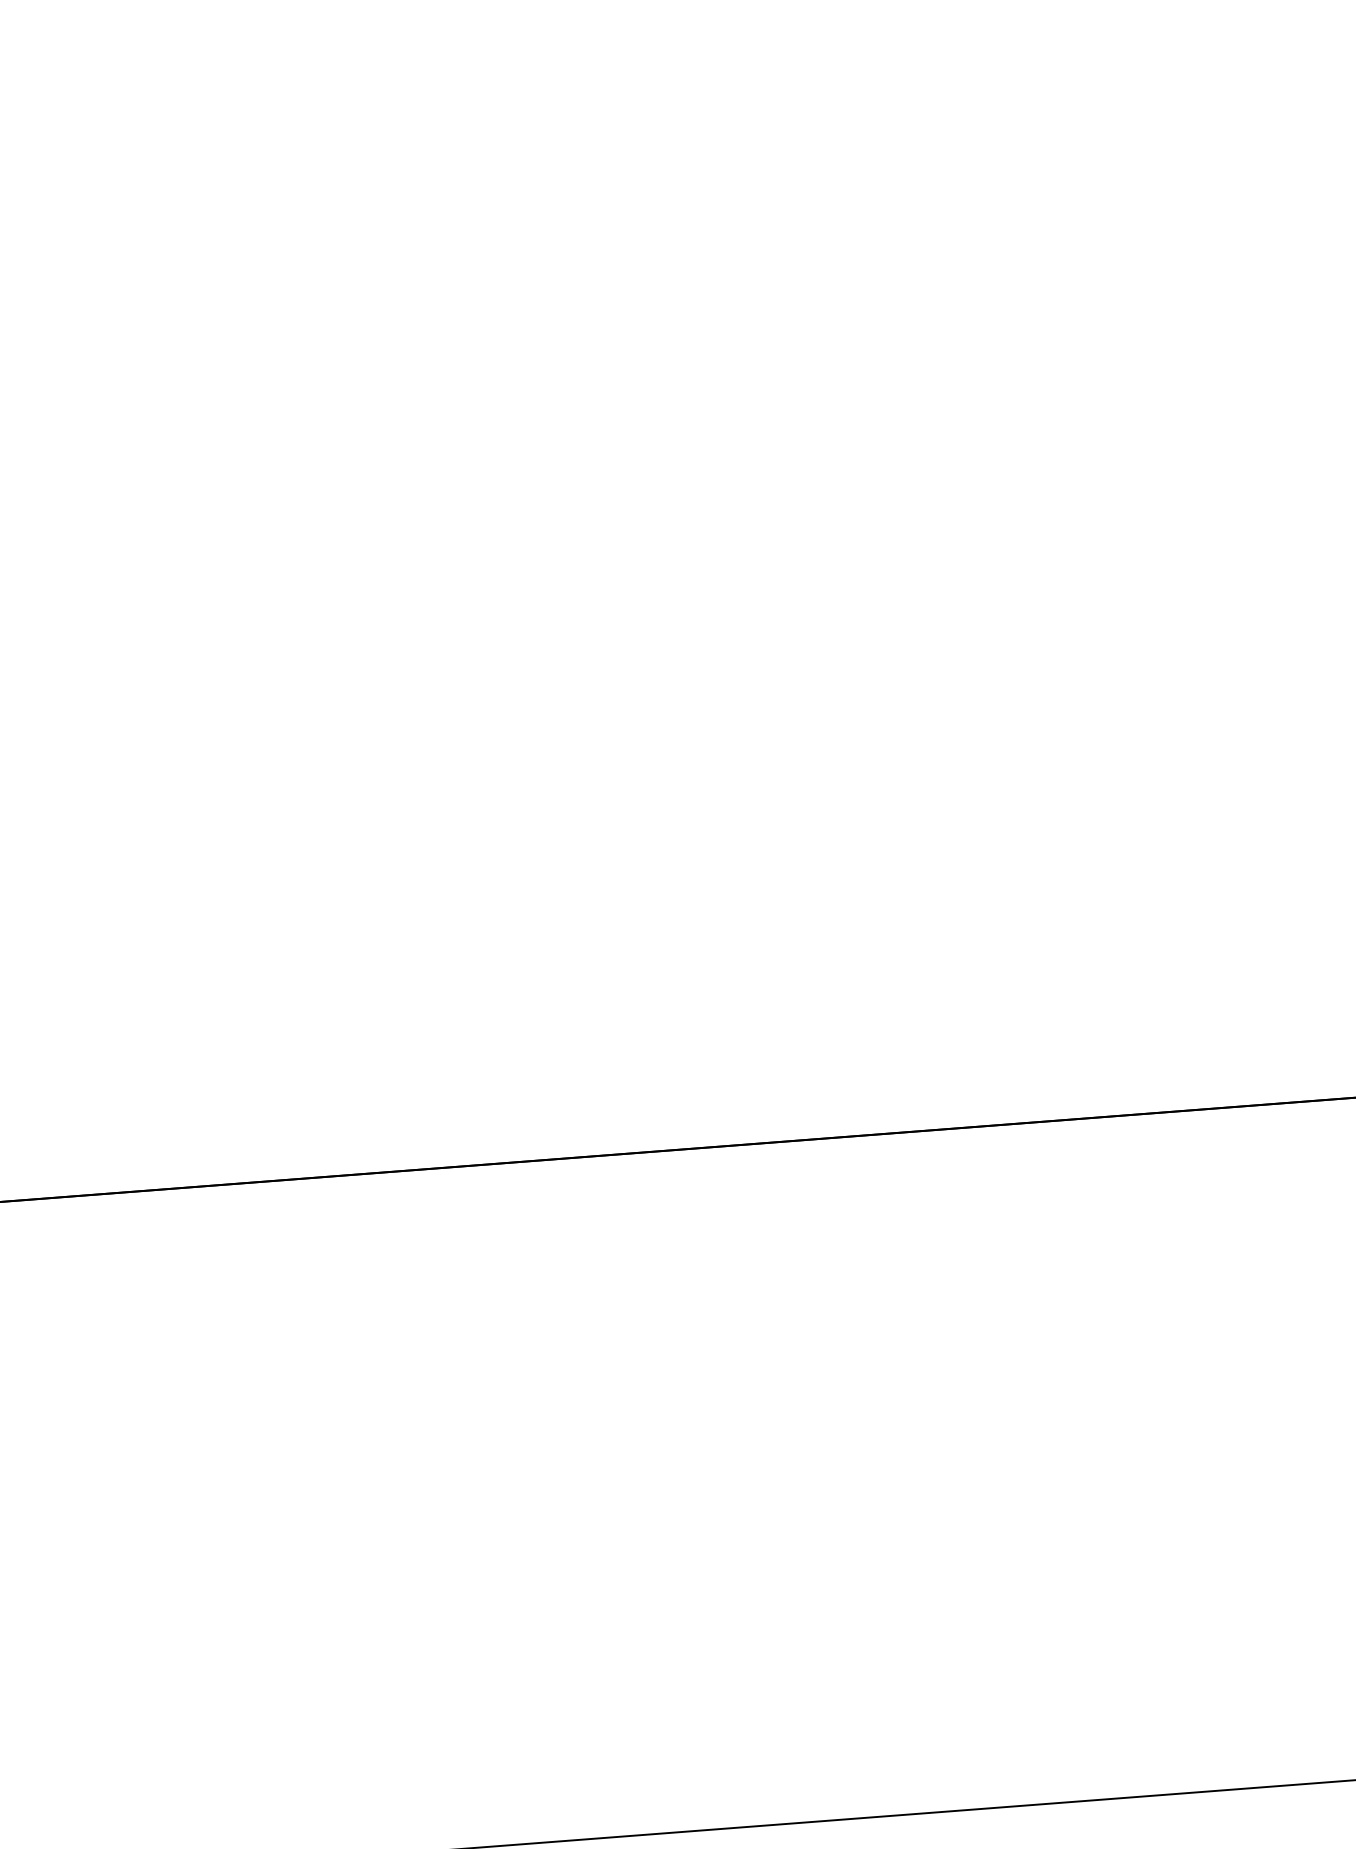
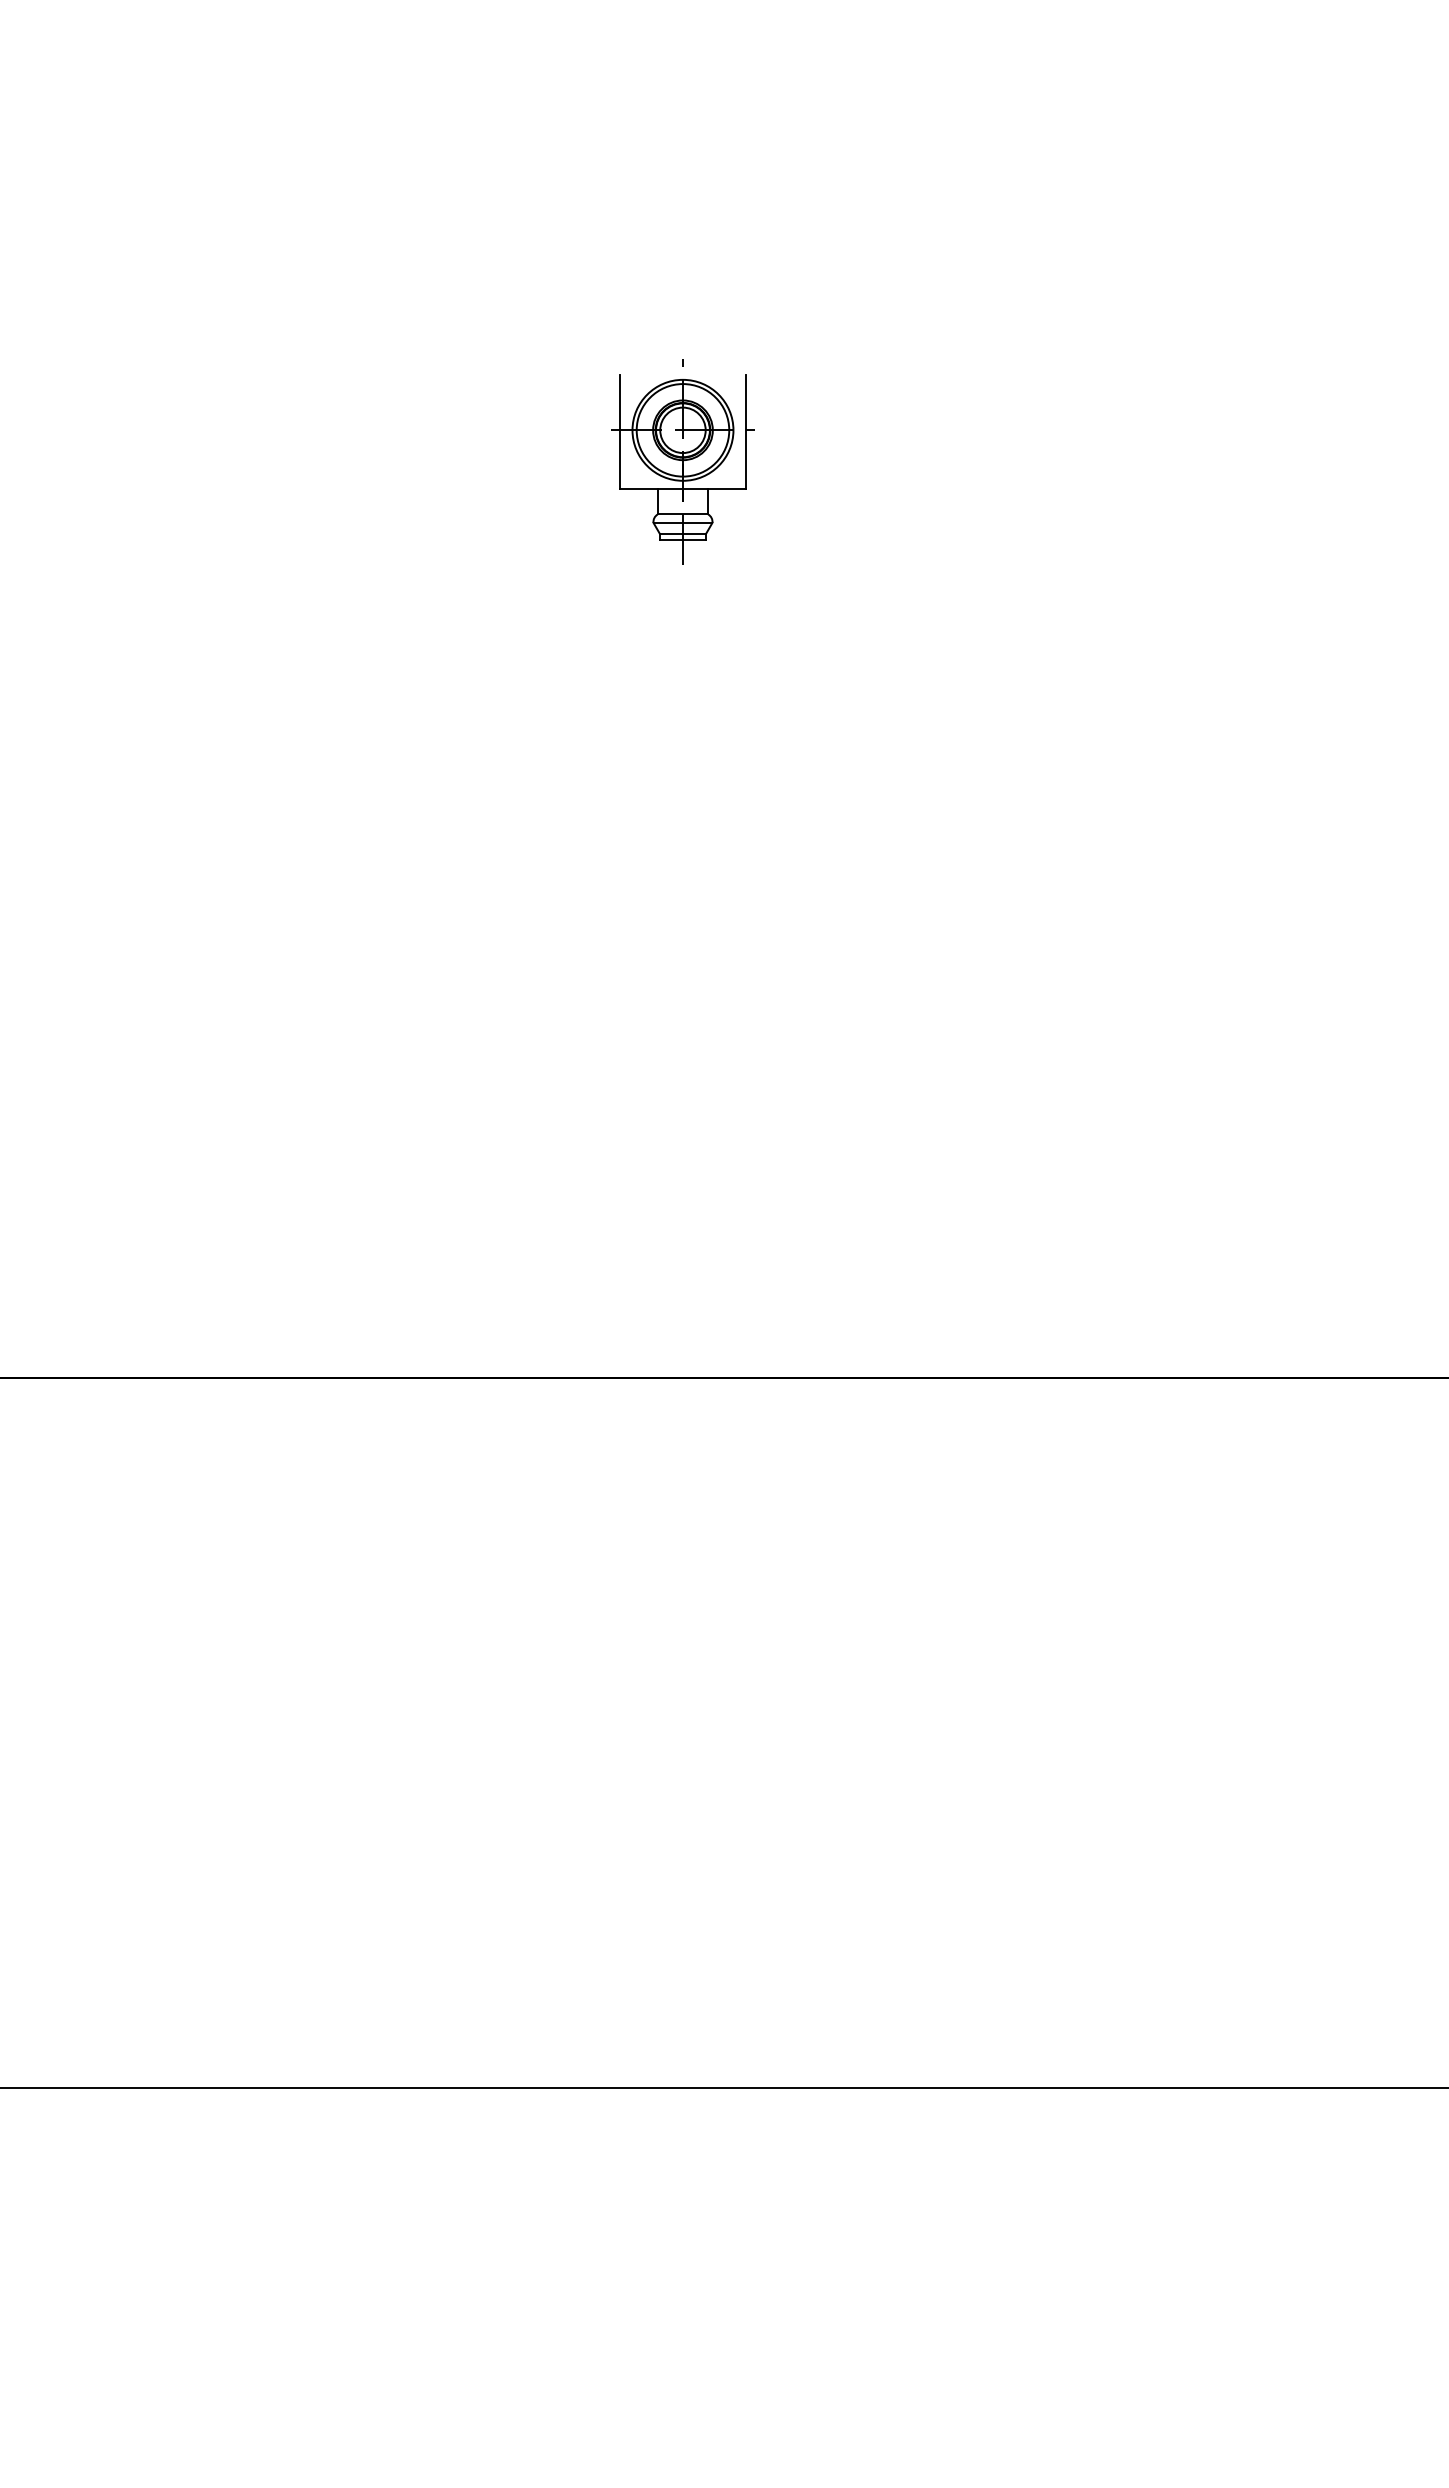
part: (707, 266) -> (682, 461), added

